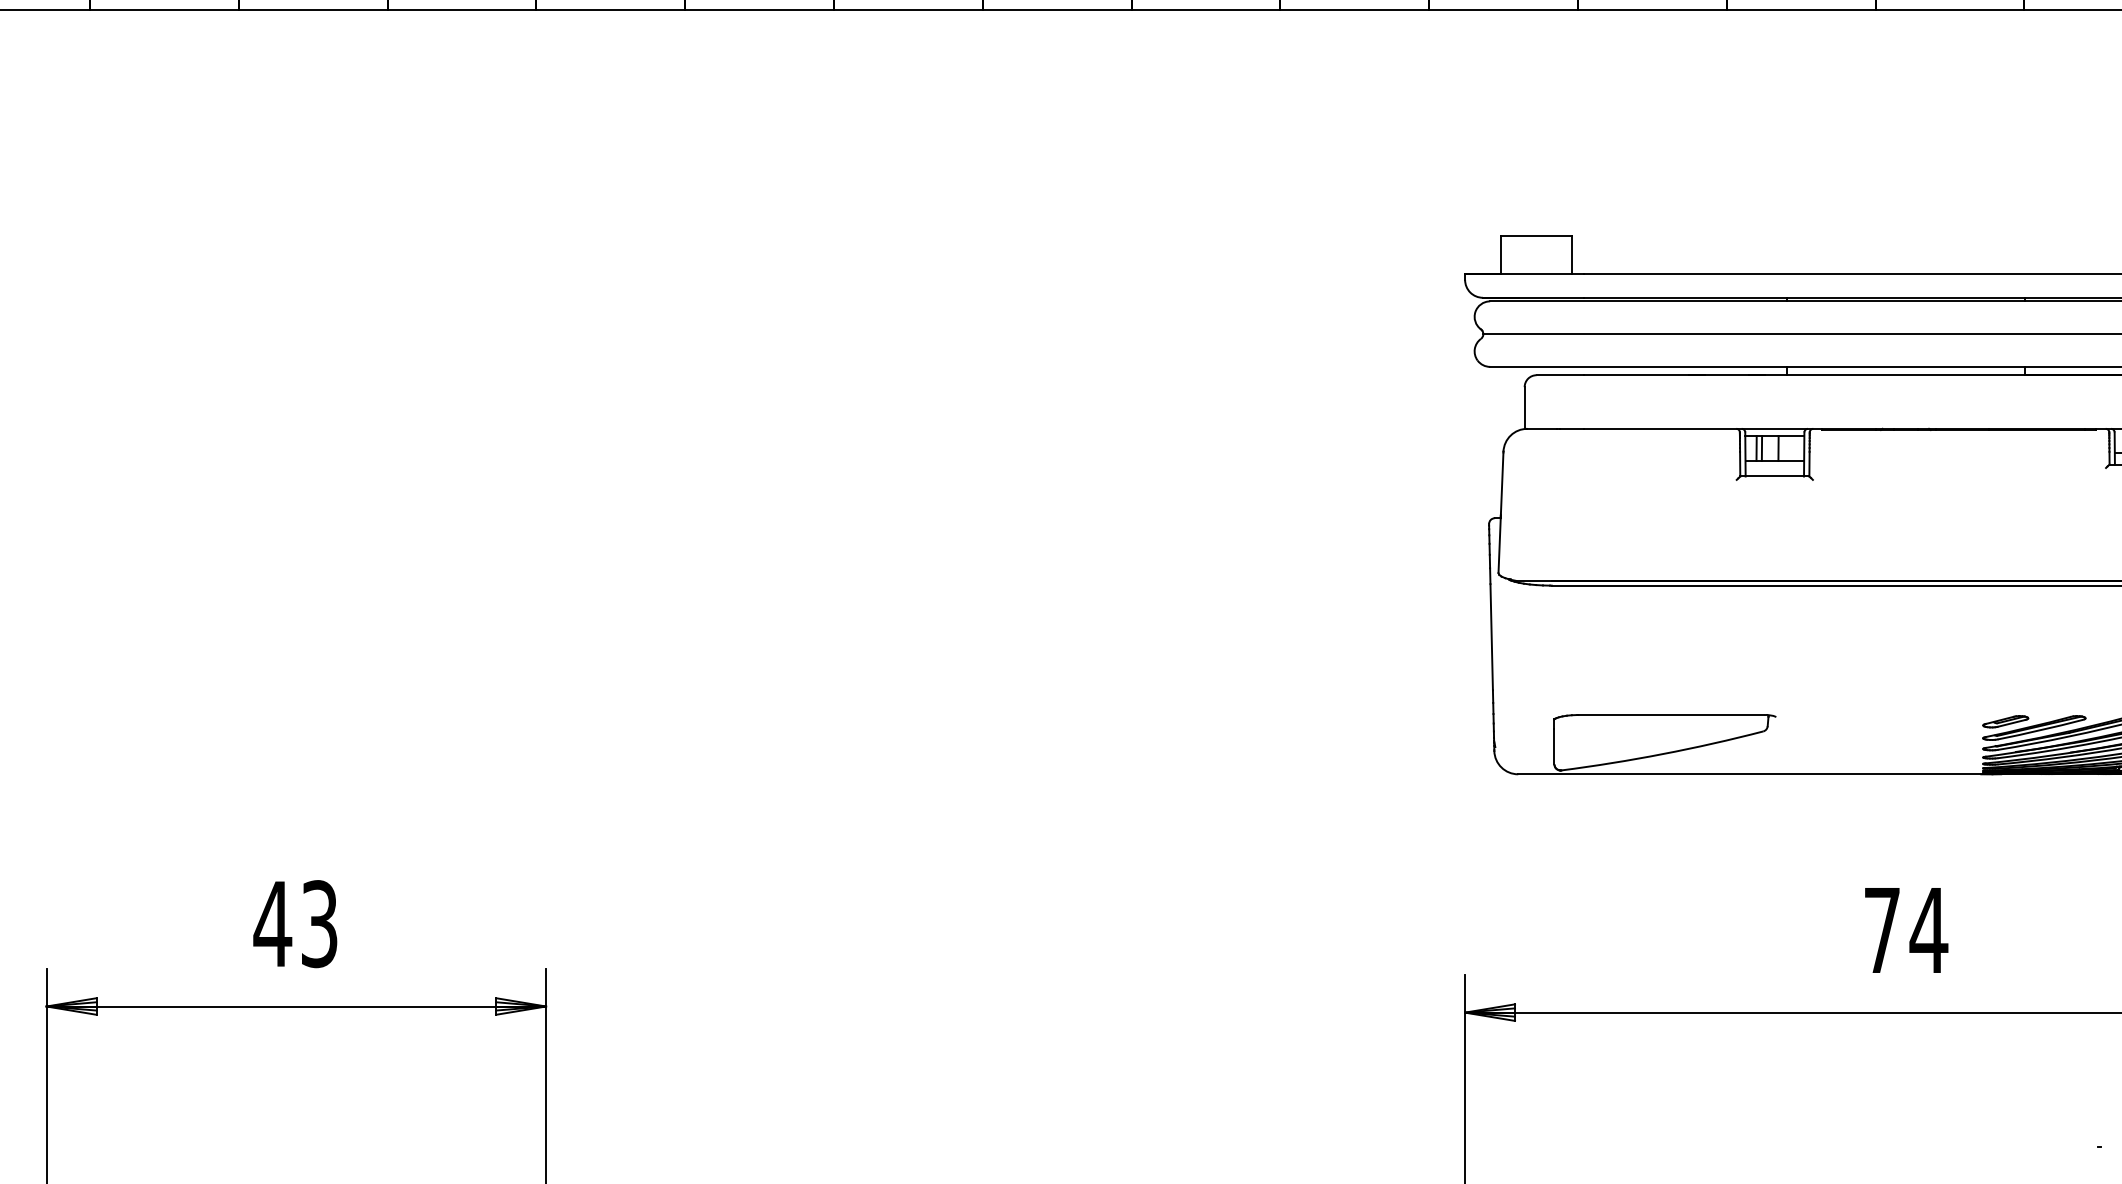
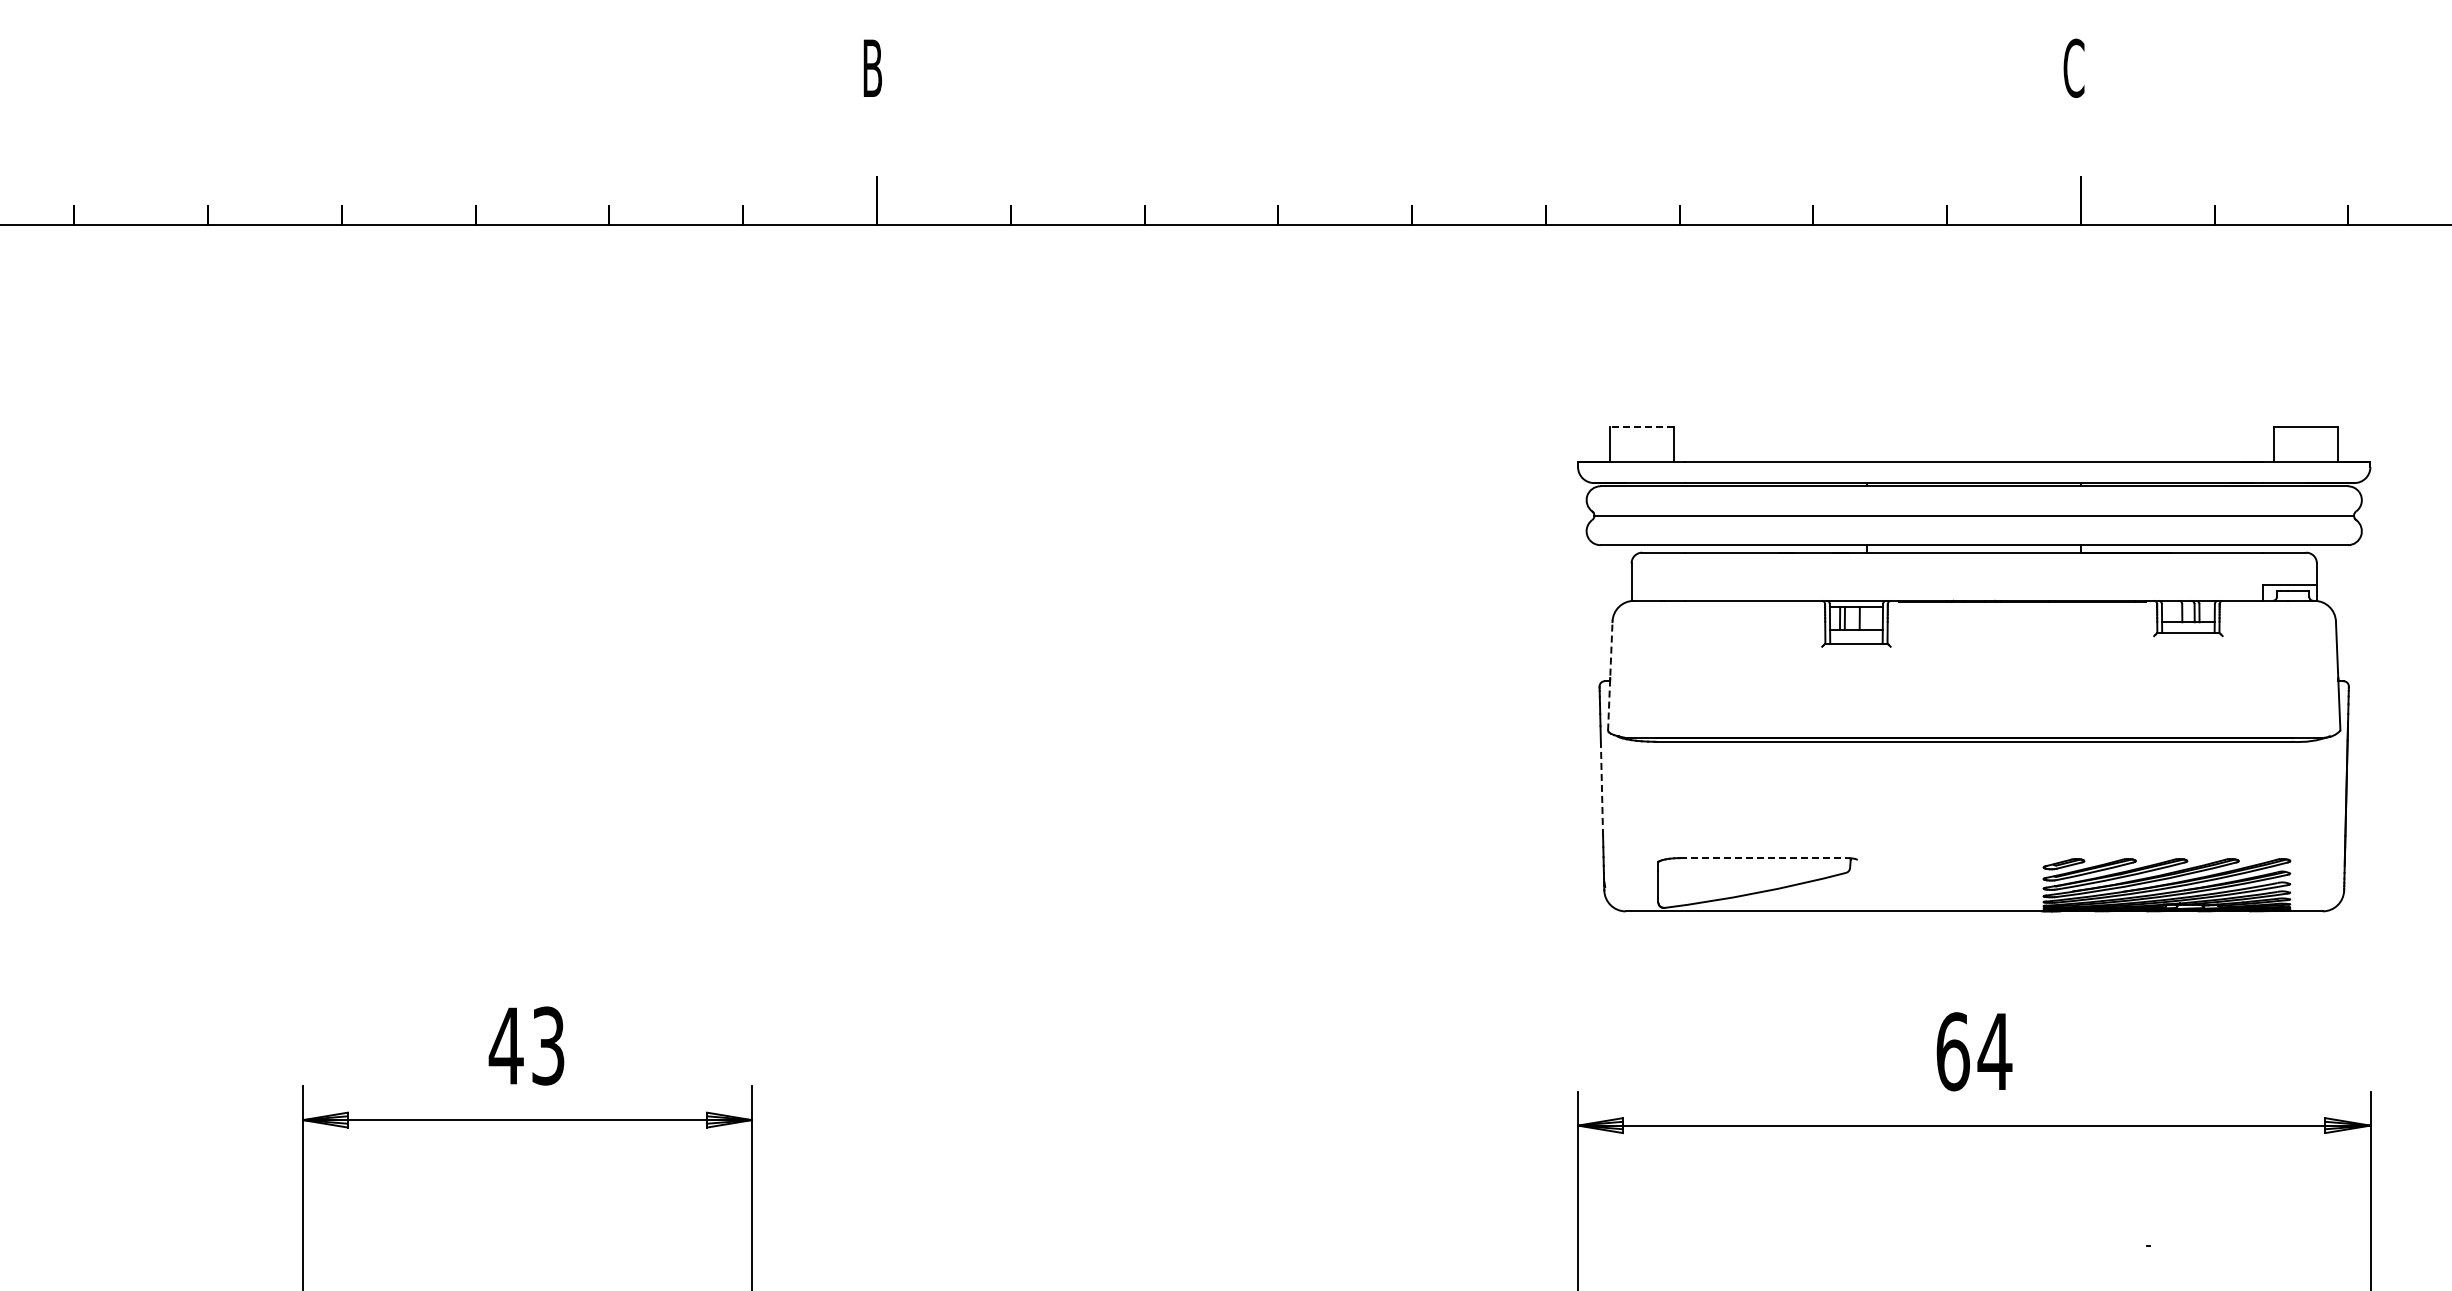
line: (1535, 235) -> (1641, 427), solid -> dashed
line: (1501, 511) -> (1610, 675), solid -> dashed
line: (1491, 637) -> (1601, 788), solid -> dashed
line: (1671, 715) -> (1763, 858), solid -> dashed
text: (1881, 930) -> (1952, 1051), 74 -> 64

